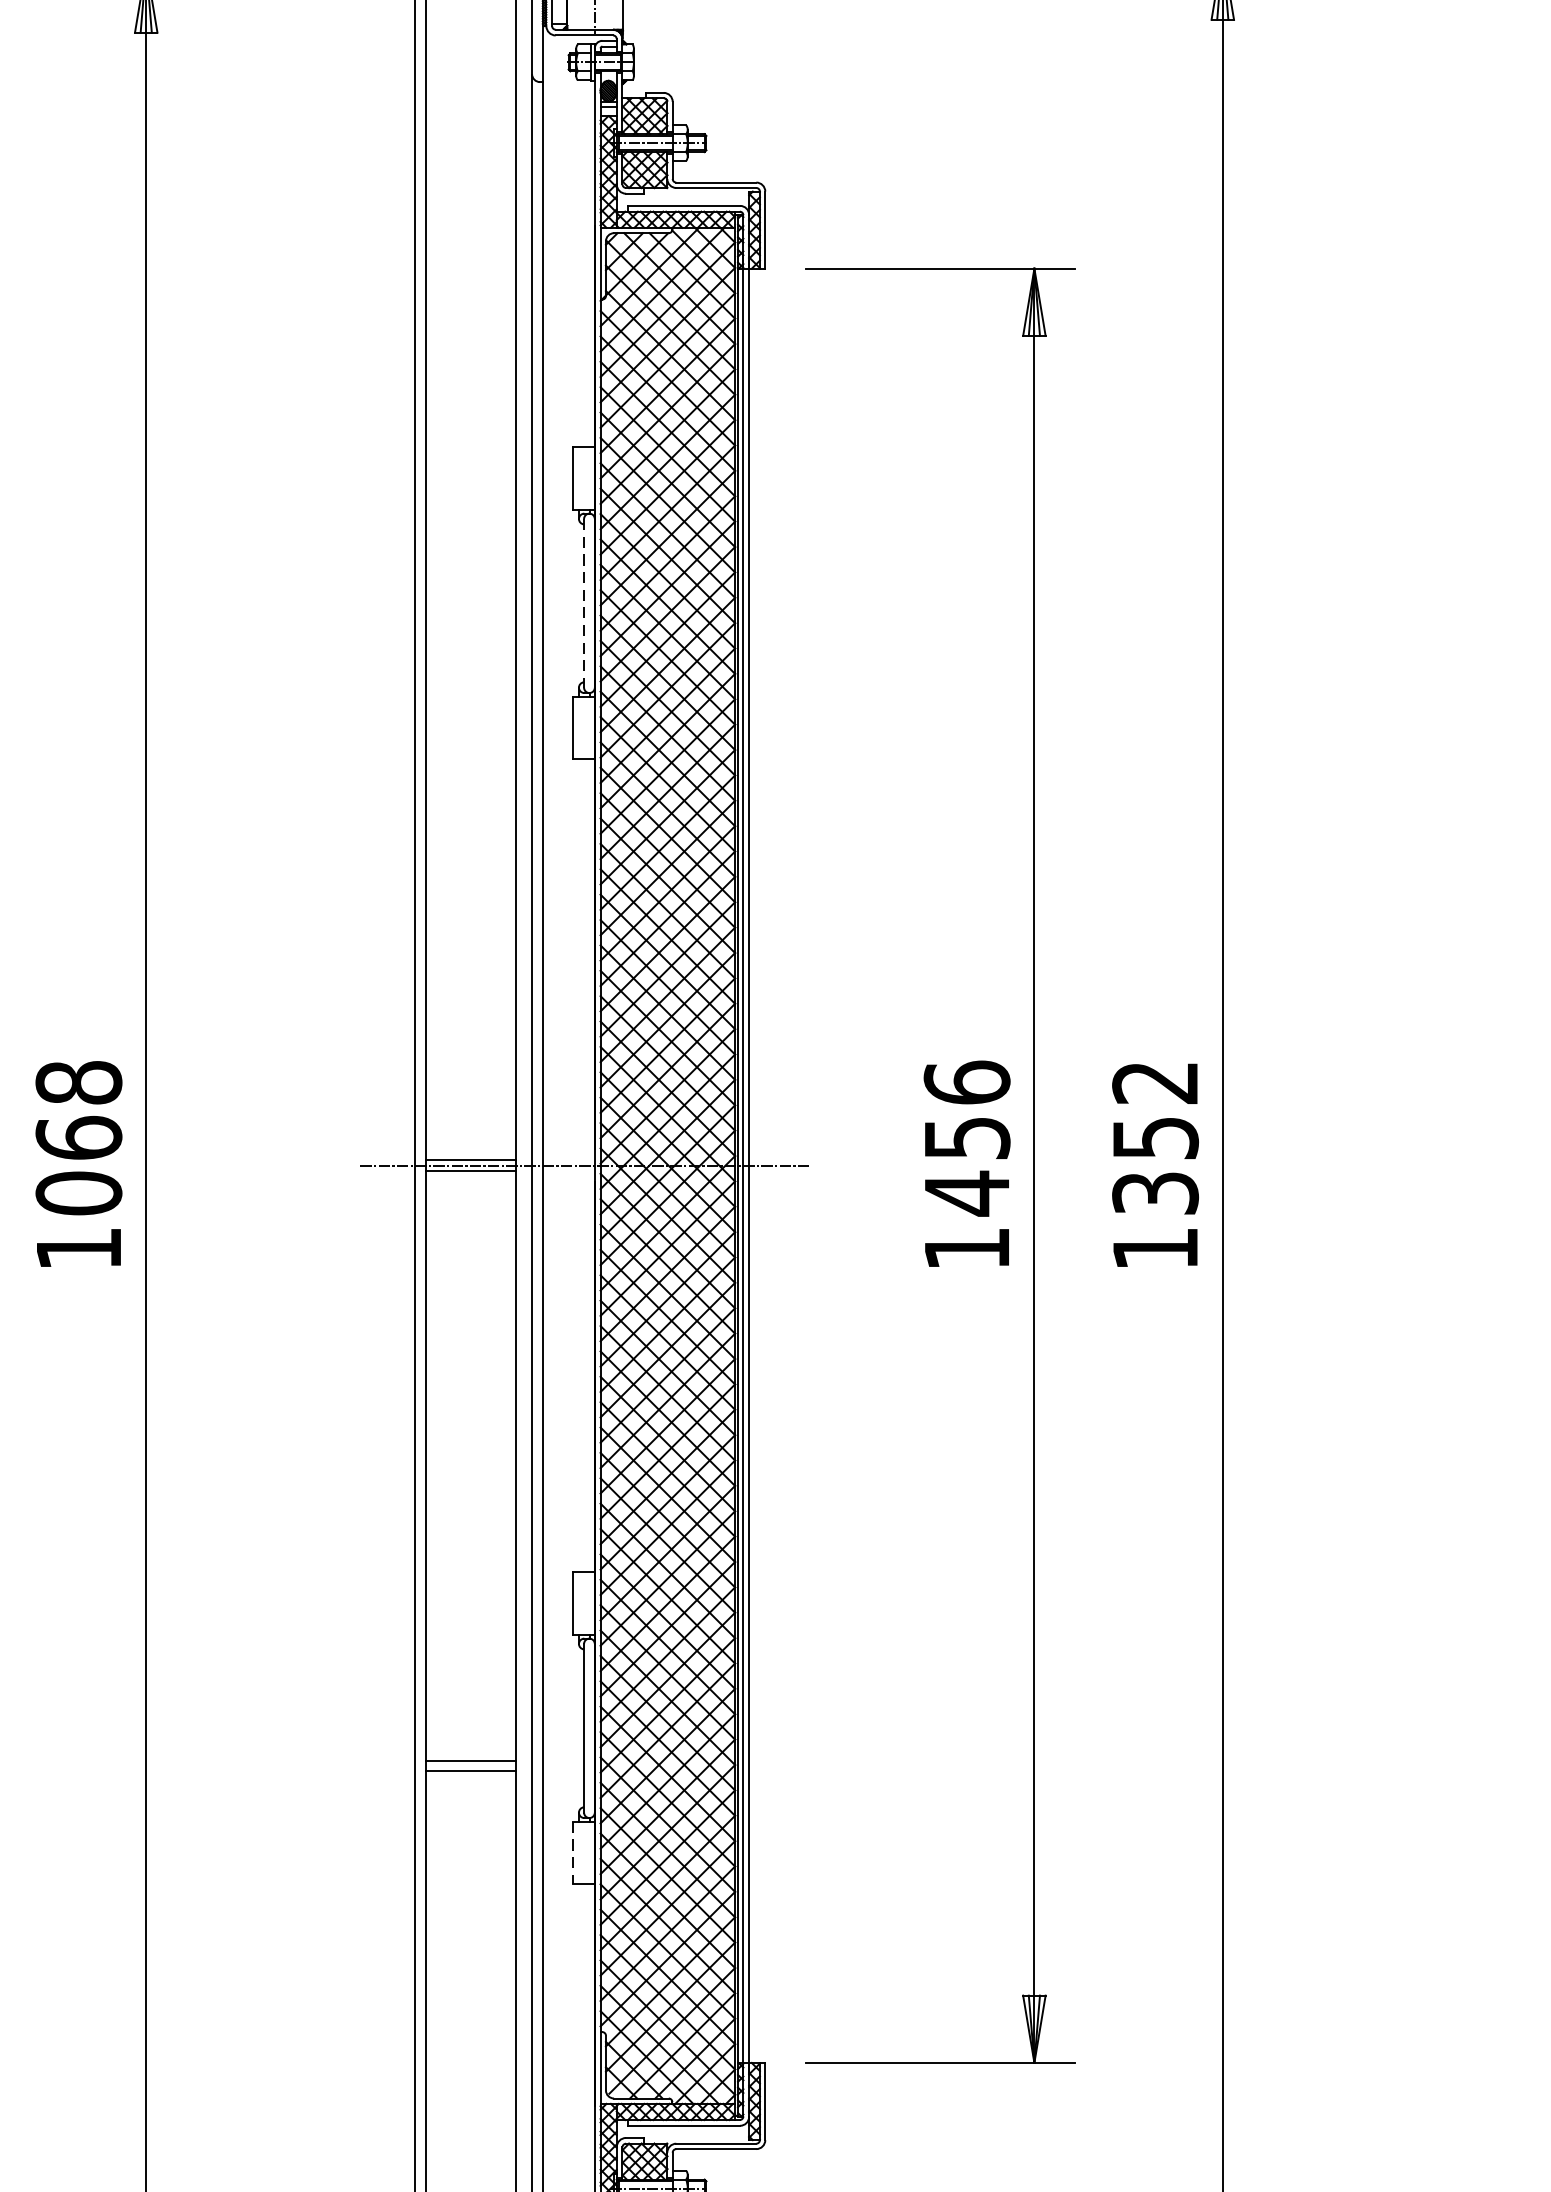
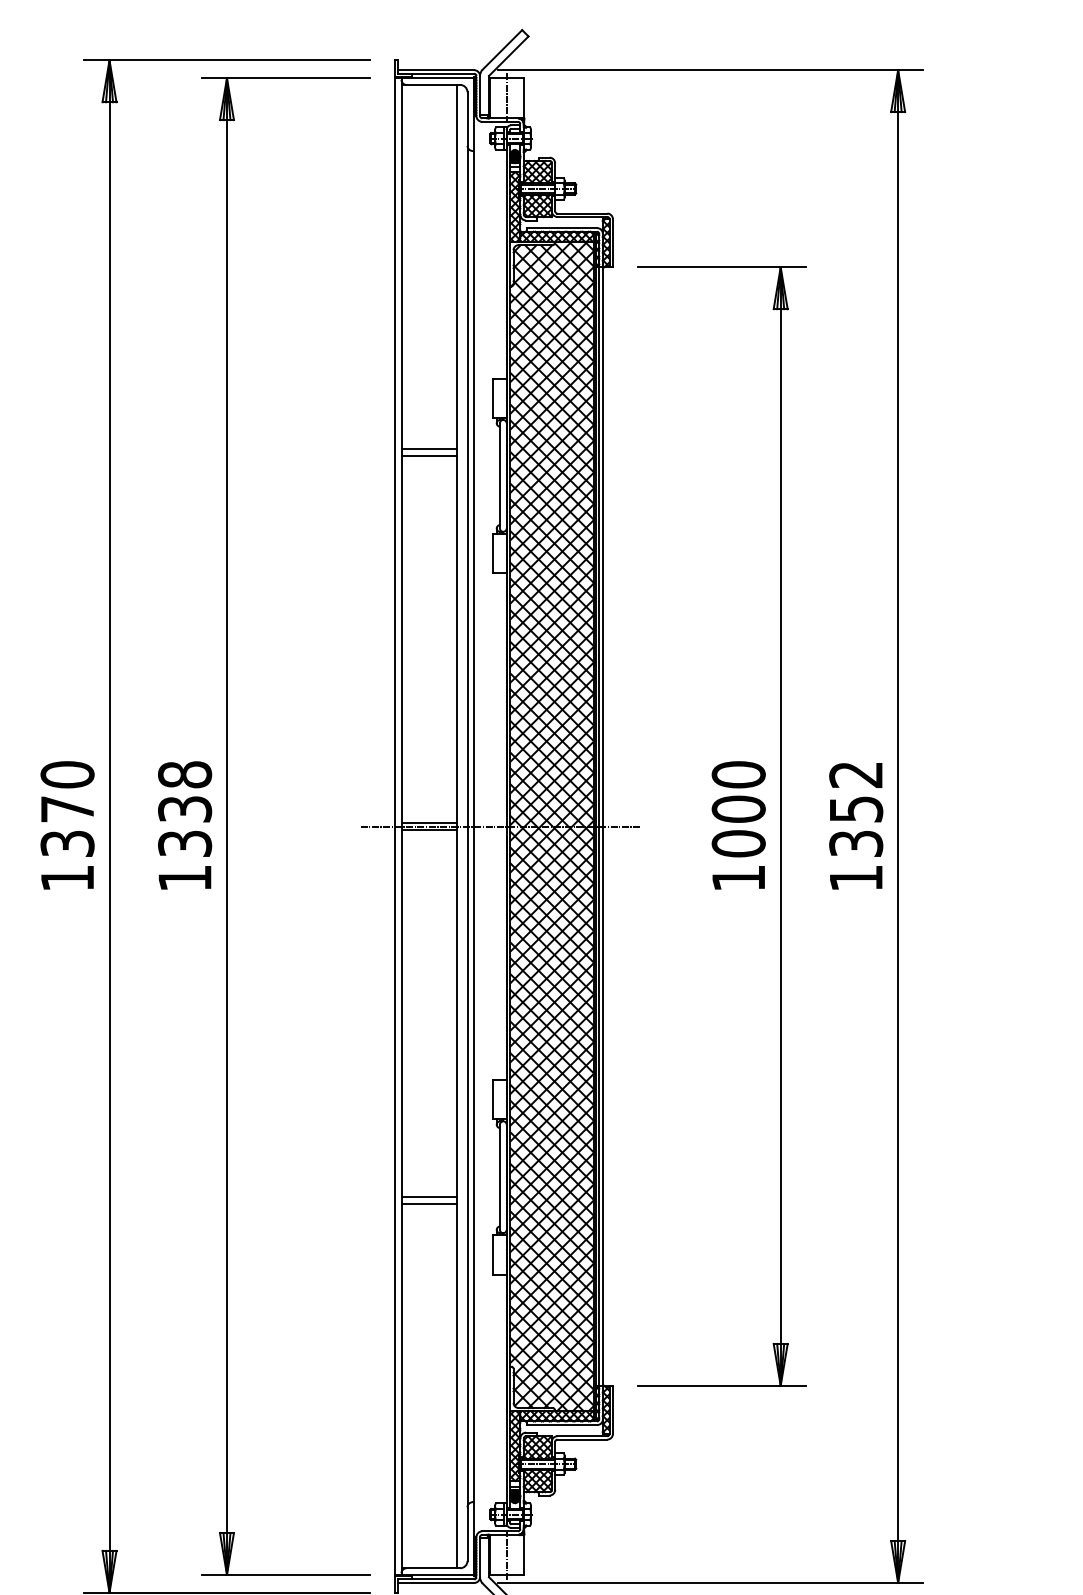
line: (471, 560) -> (429, 449), added
line: (471, 570) -> (429, 455), added
line: (583, 602) -> (499, 475), dashed -> solid
text: (966, 1138) -> (738, 809), 1456 -> 1000
text: (79, 1165) -> (185, 826), 1068 -> 1338
line: (573, 1853) -> (493, 1255), dashed -> solid

